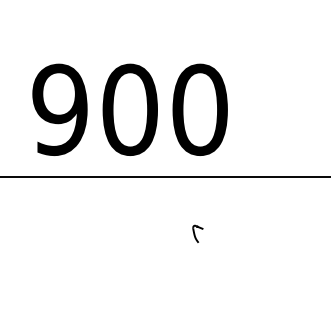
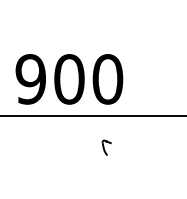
part: (197, 233) -> (106, 147), size x1.6

